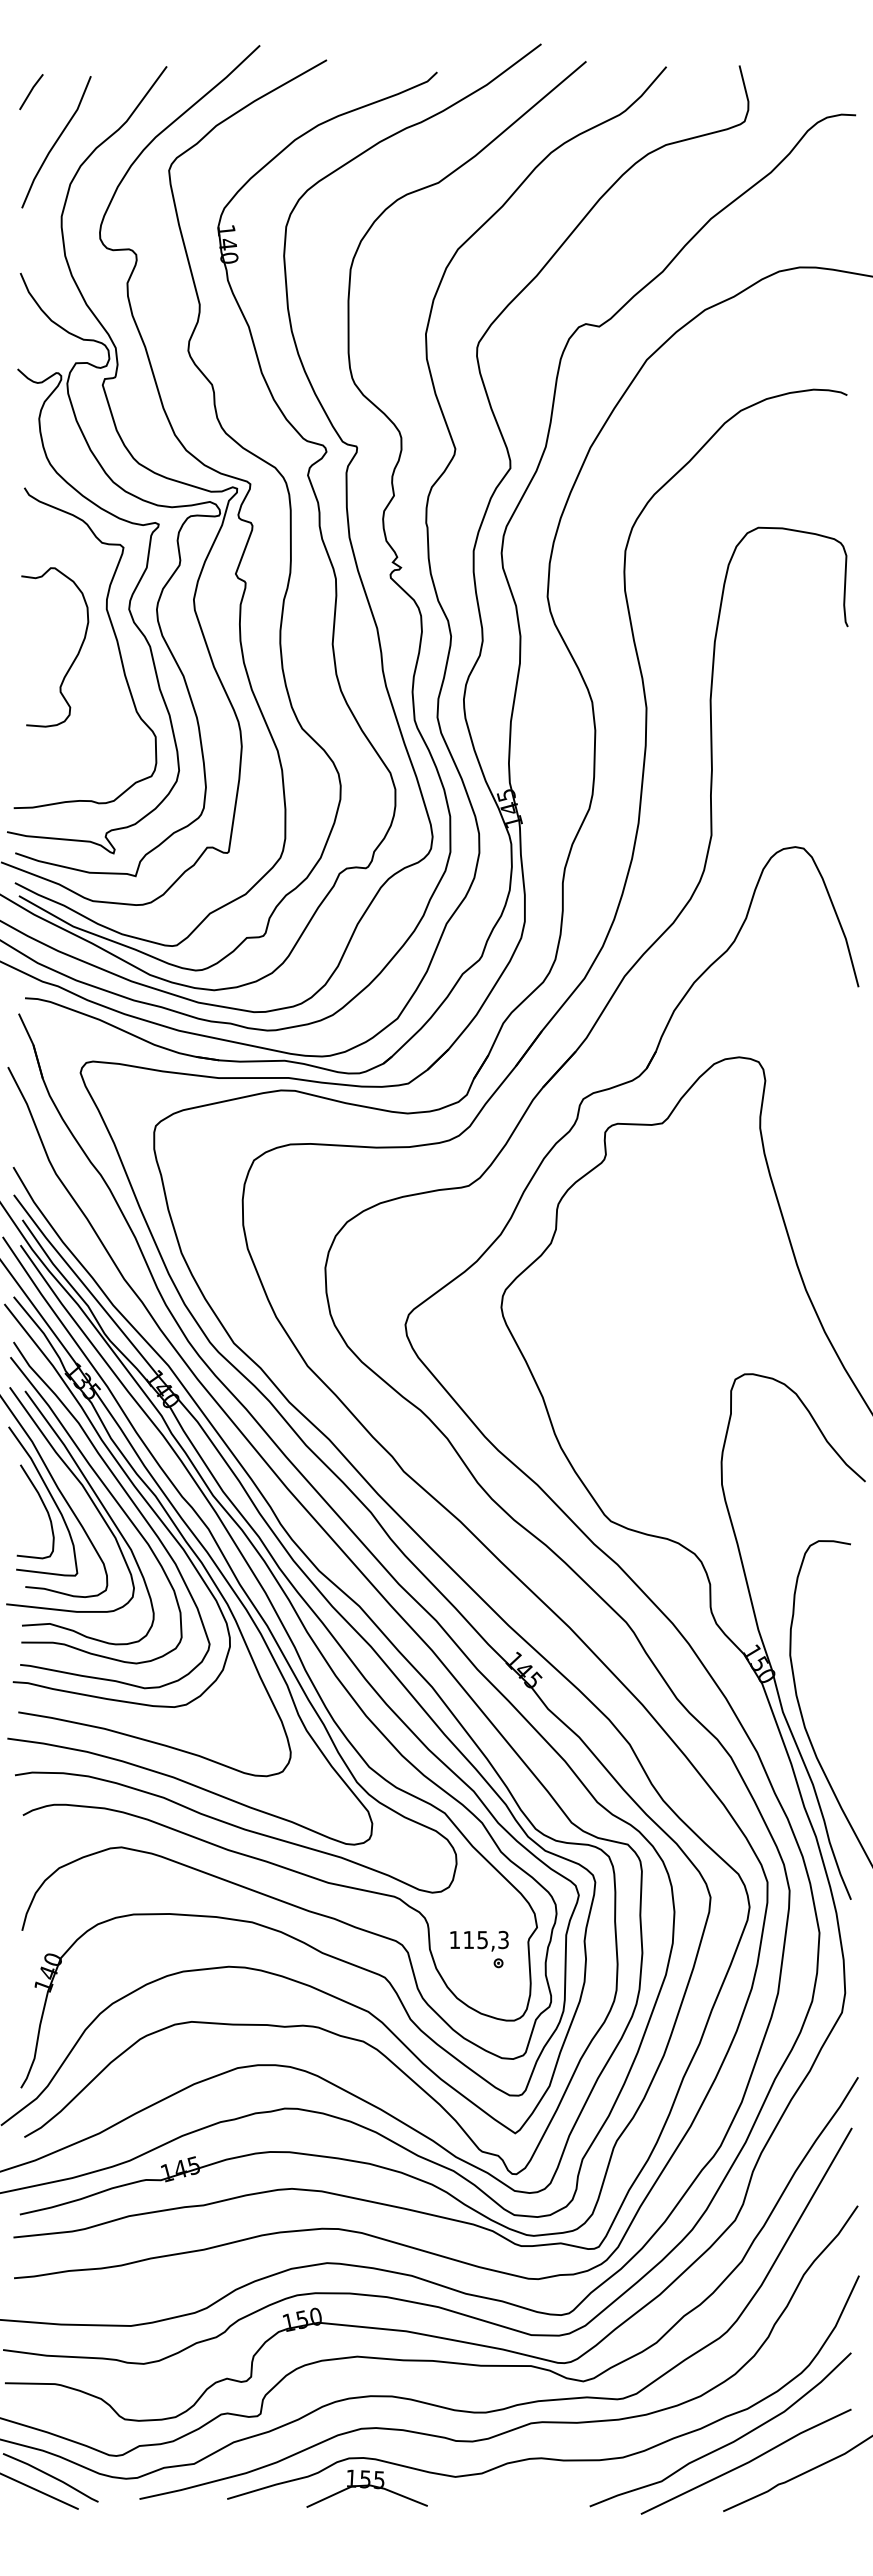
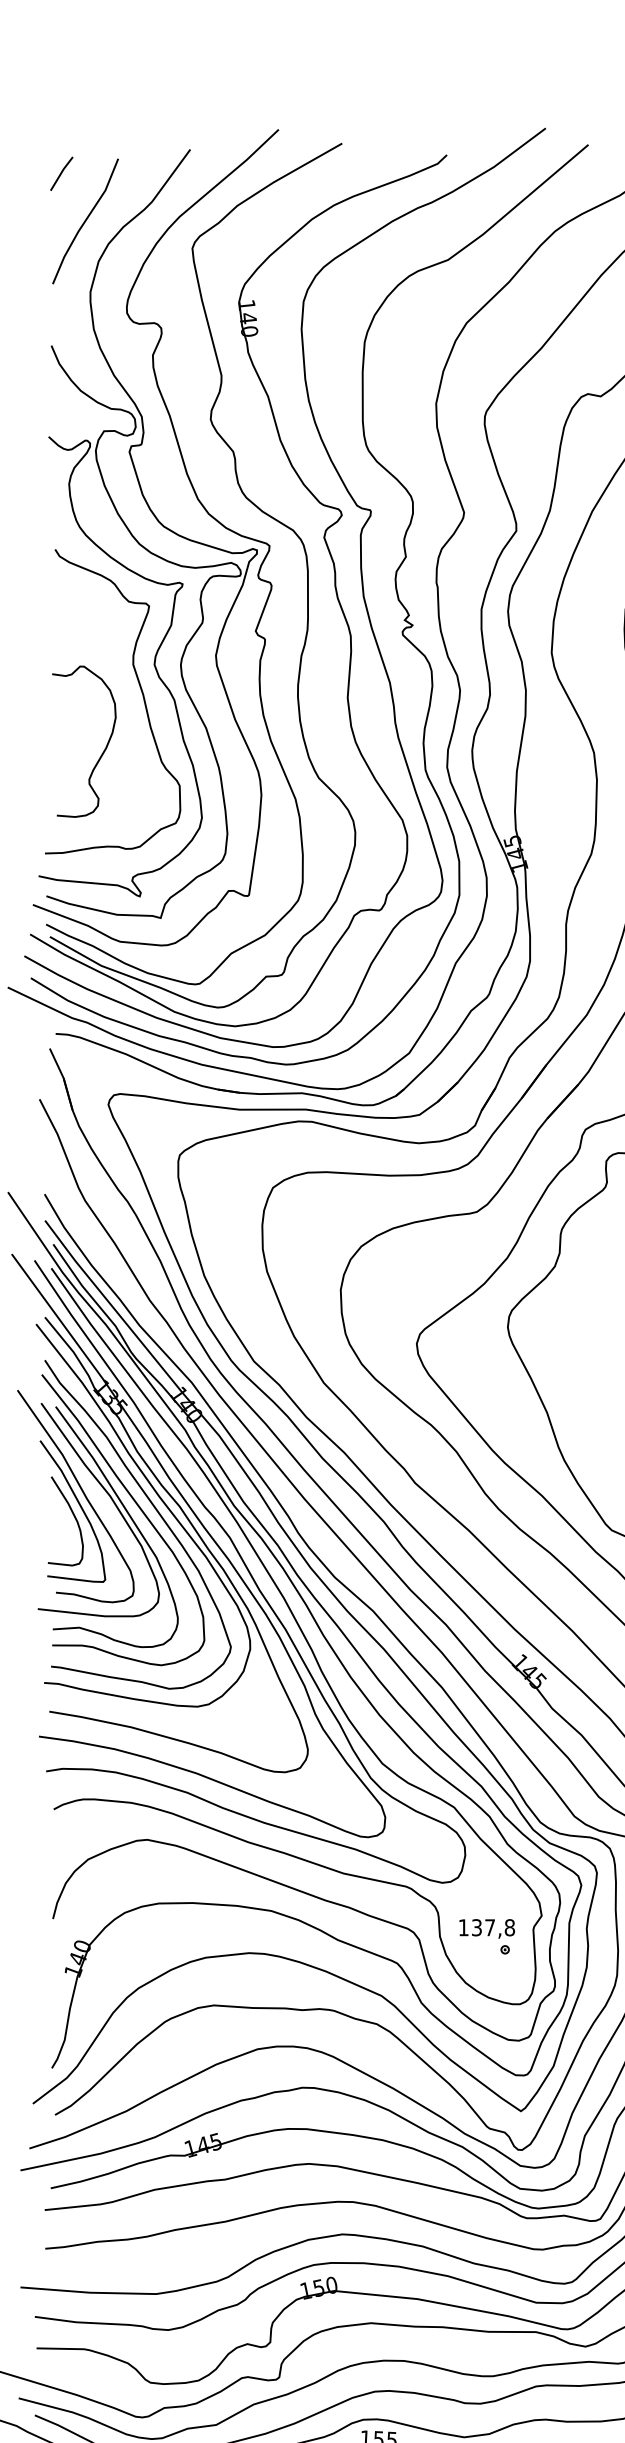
curve: (75, 656) -> (103, 750), moved
text: (485, 1939) -> (492, 1927), 115,3 -> 137,8

